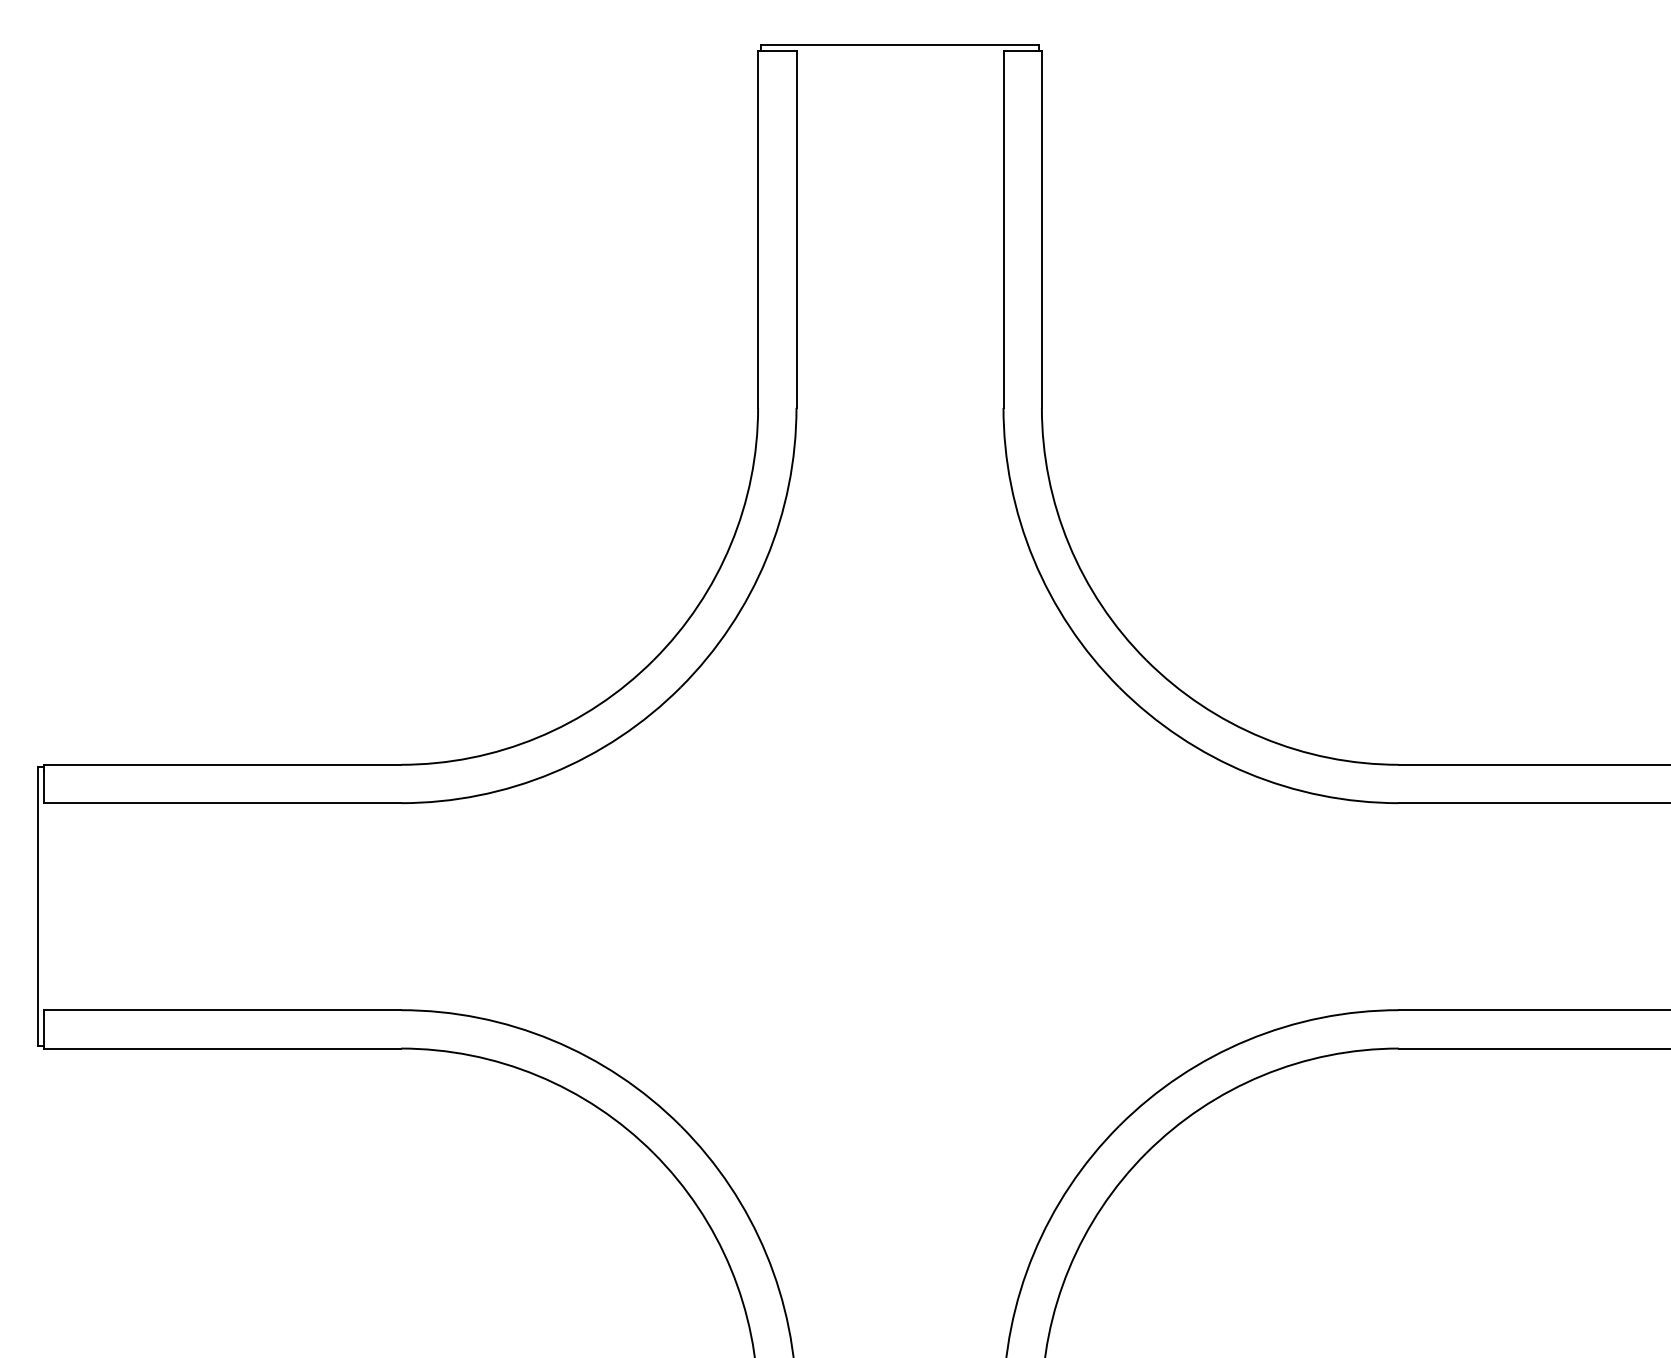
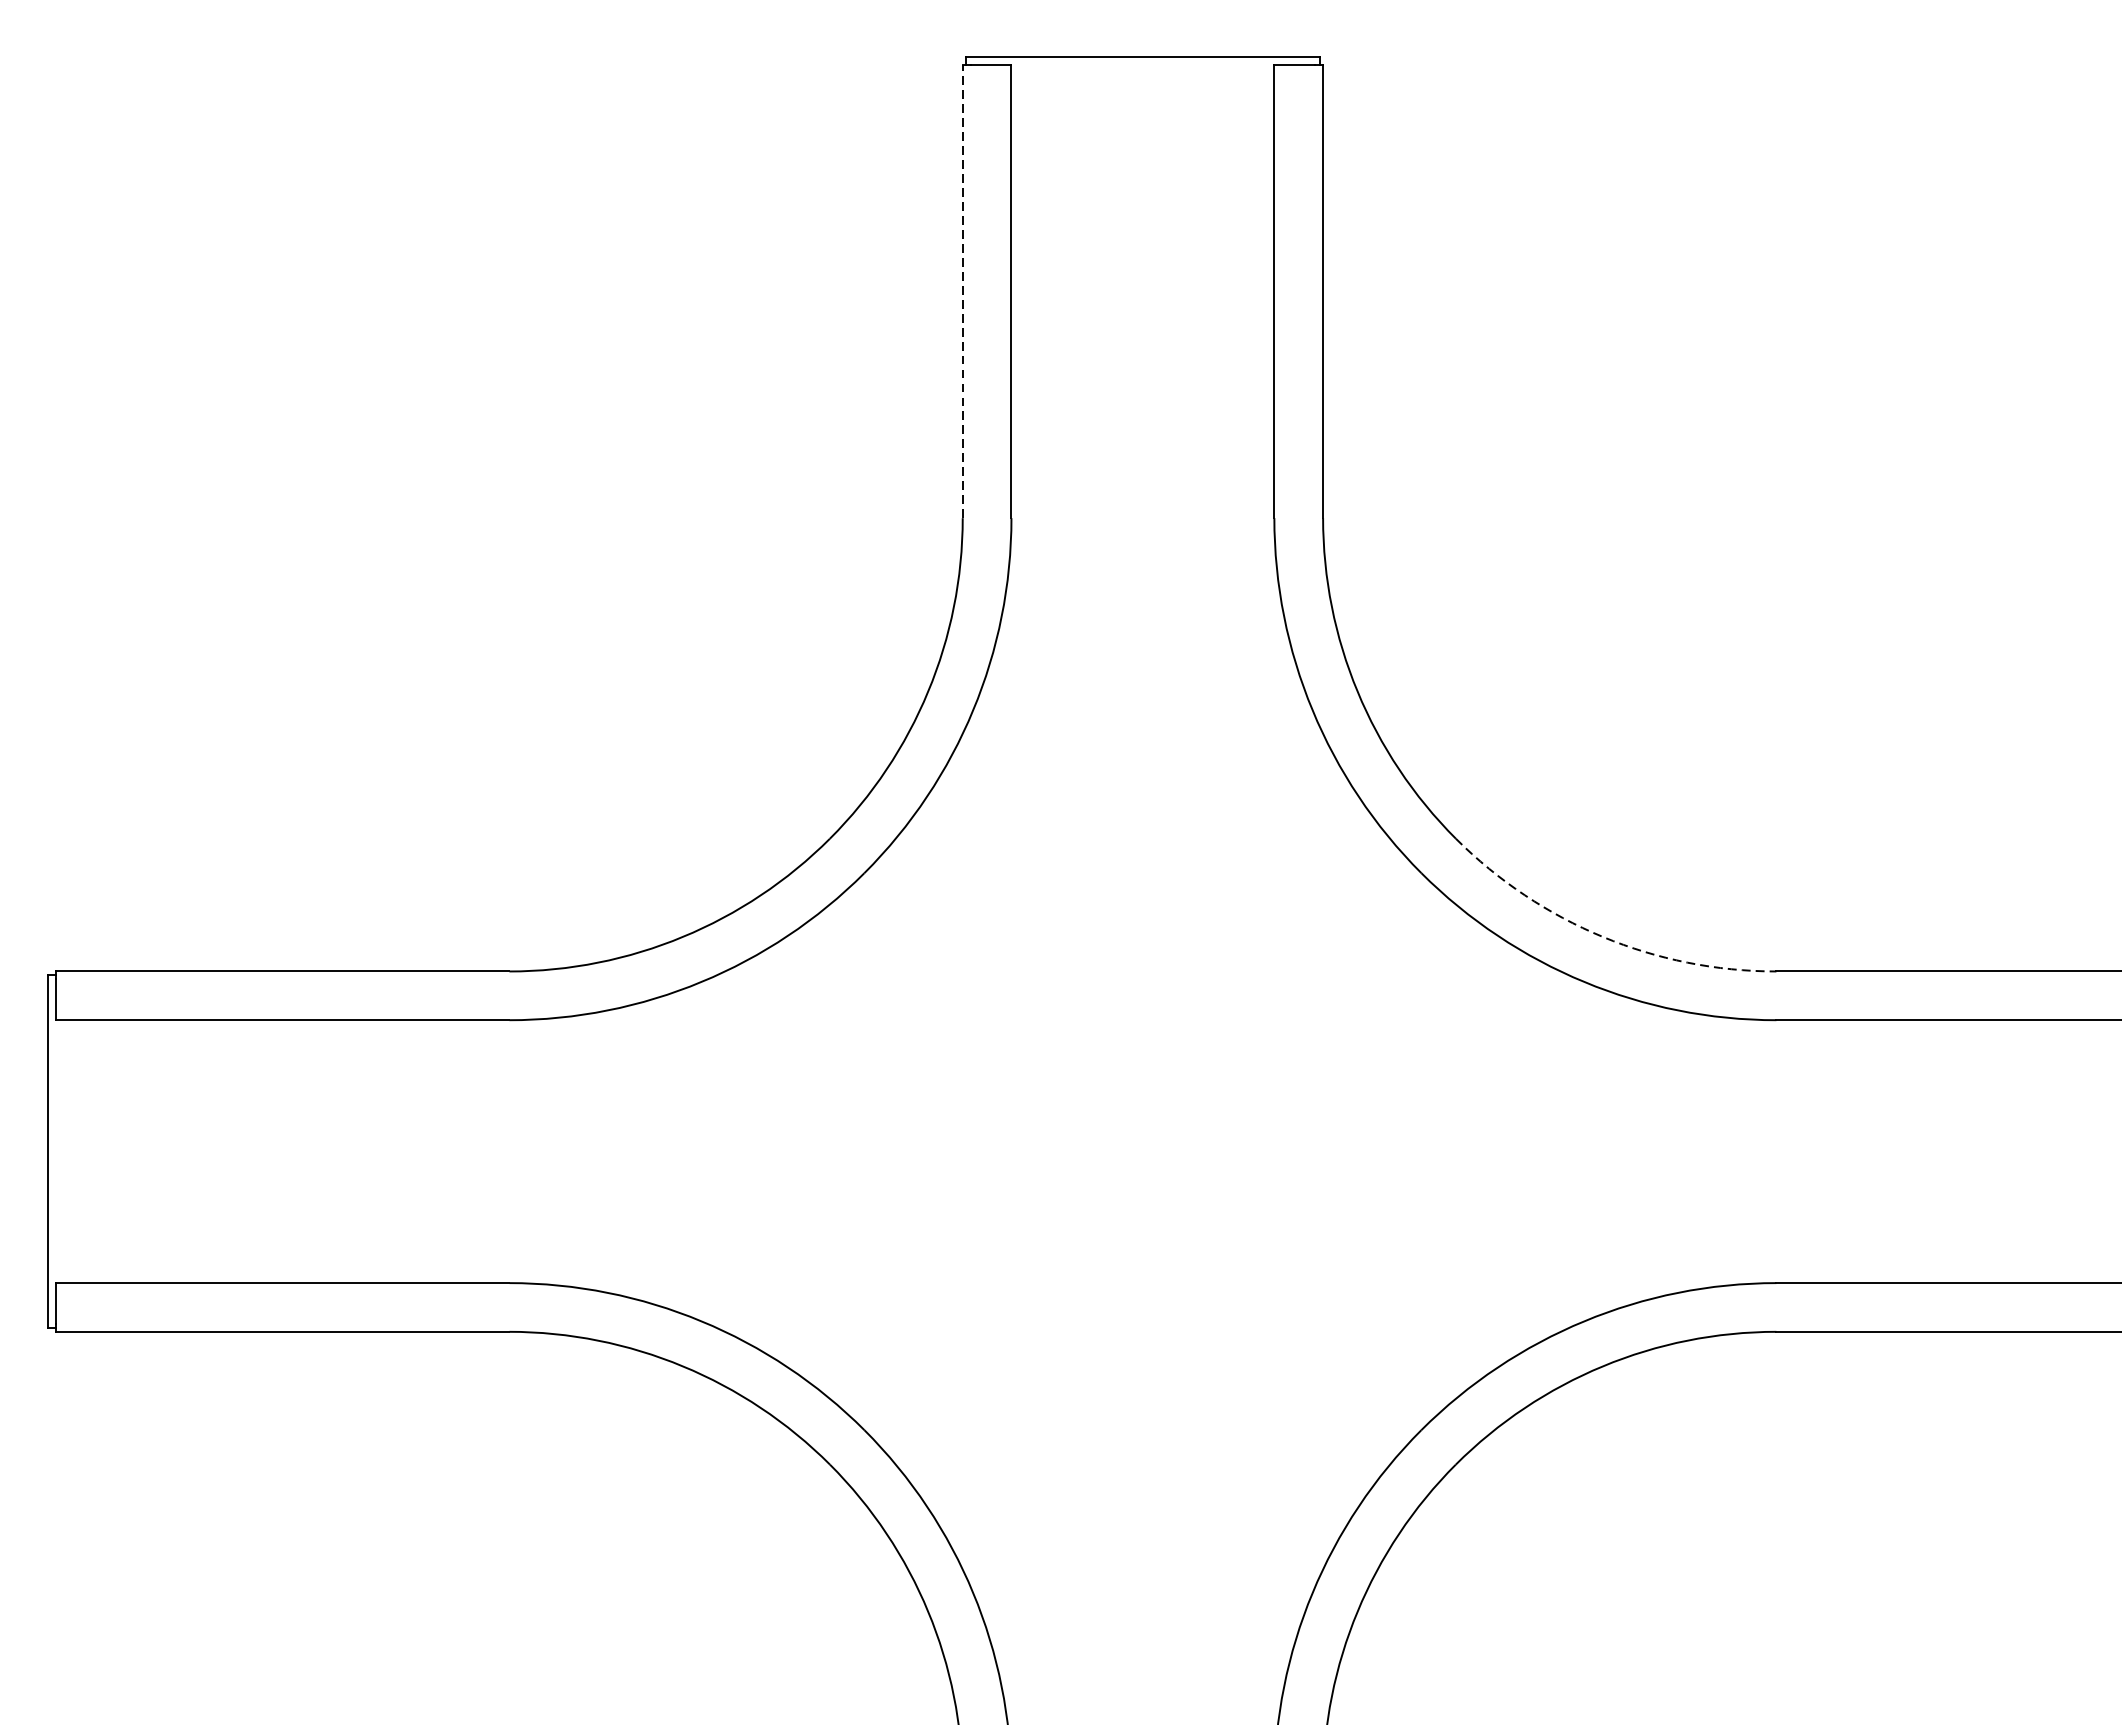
line: (758, 228) -> (963, 290), solid -> dashed
arc: (1262, 737) -> (1603, 936), solid -> dashed

